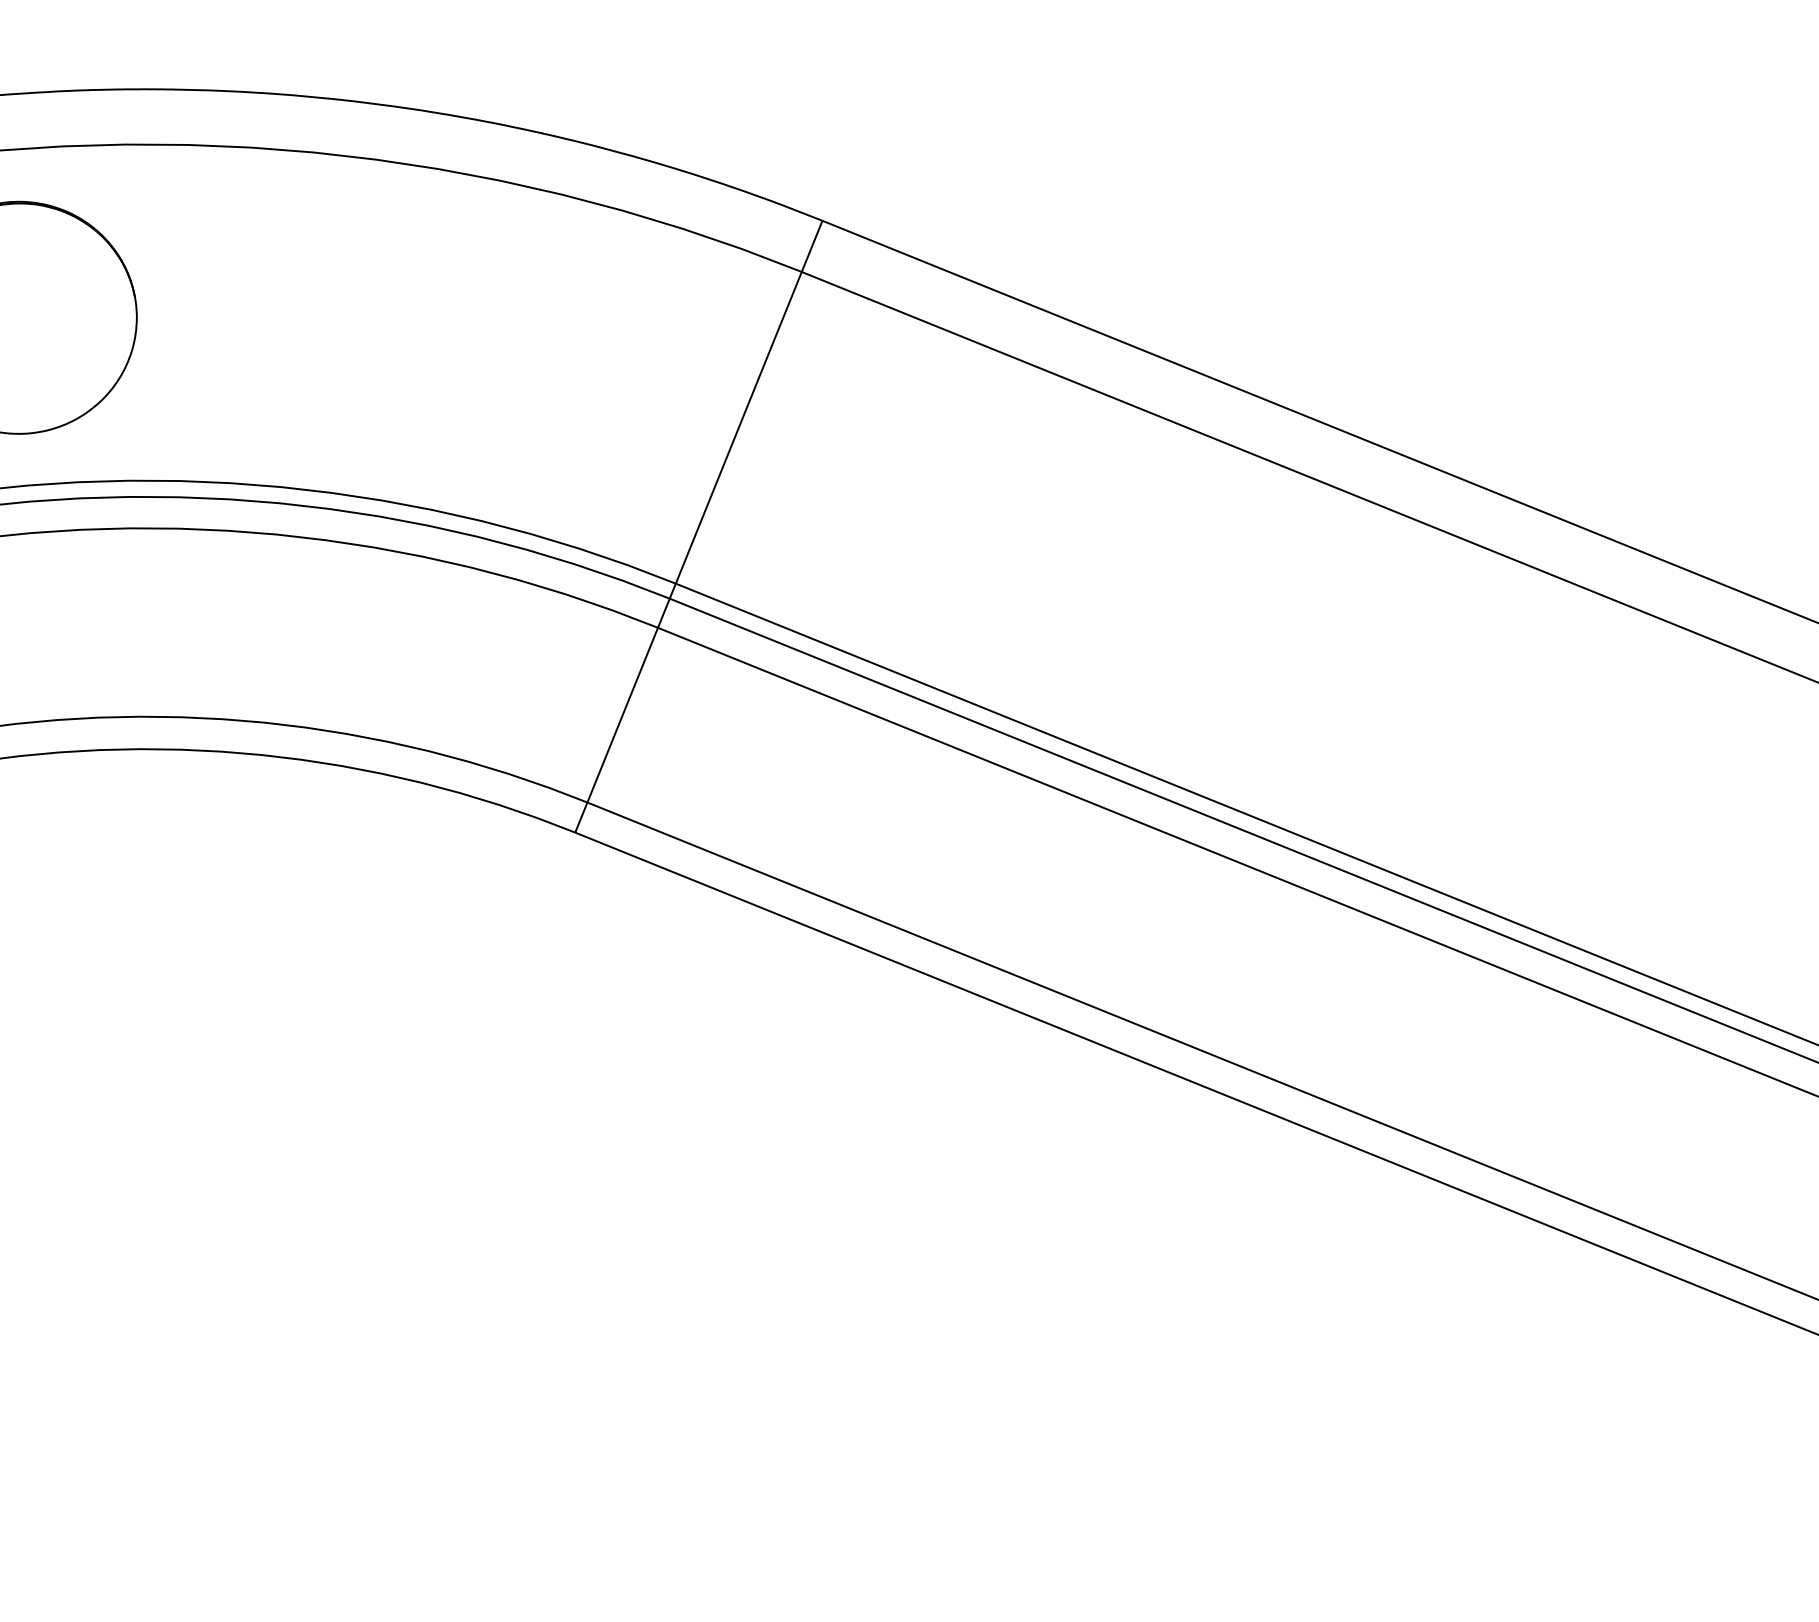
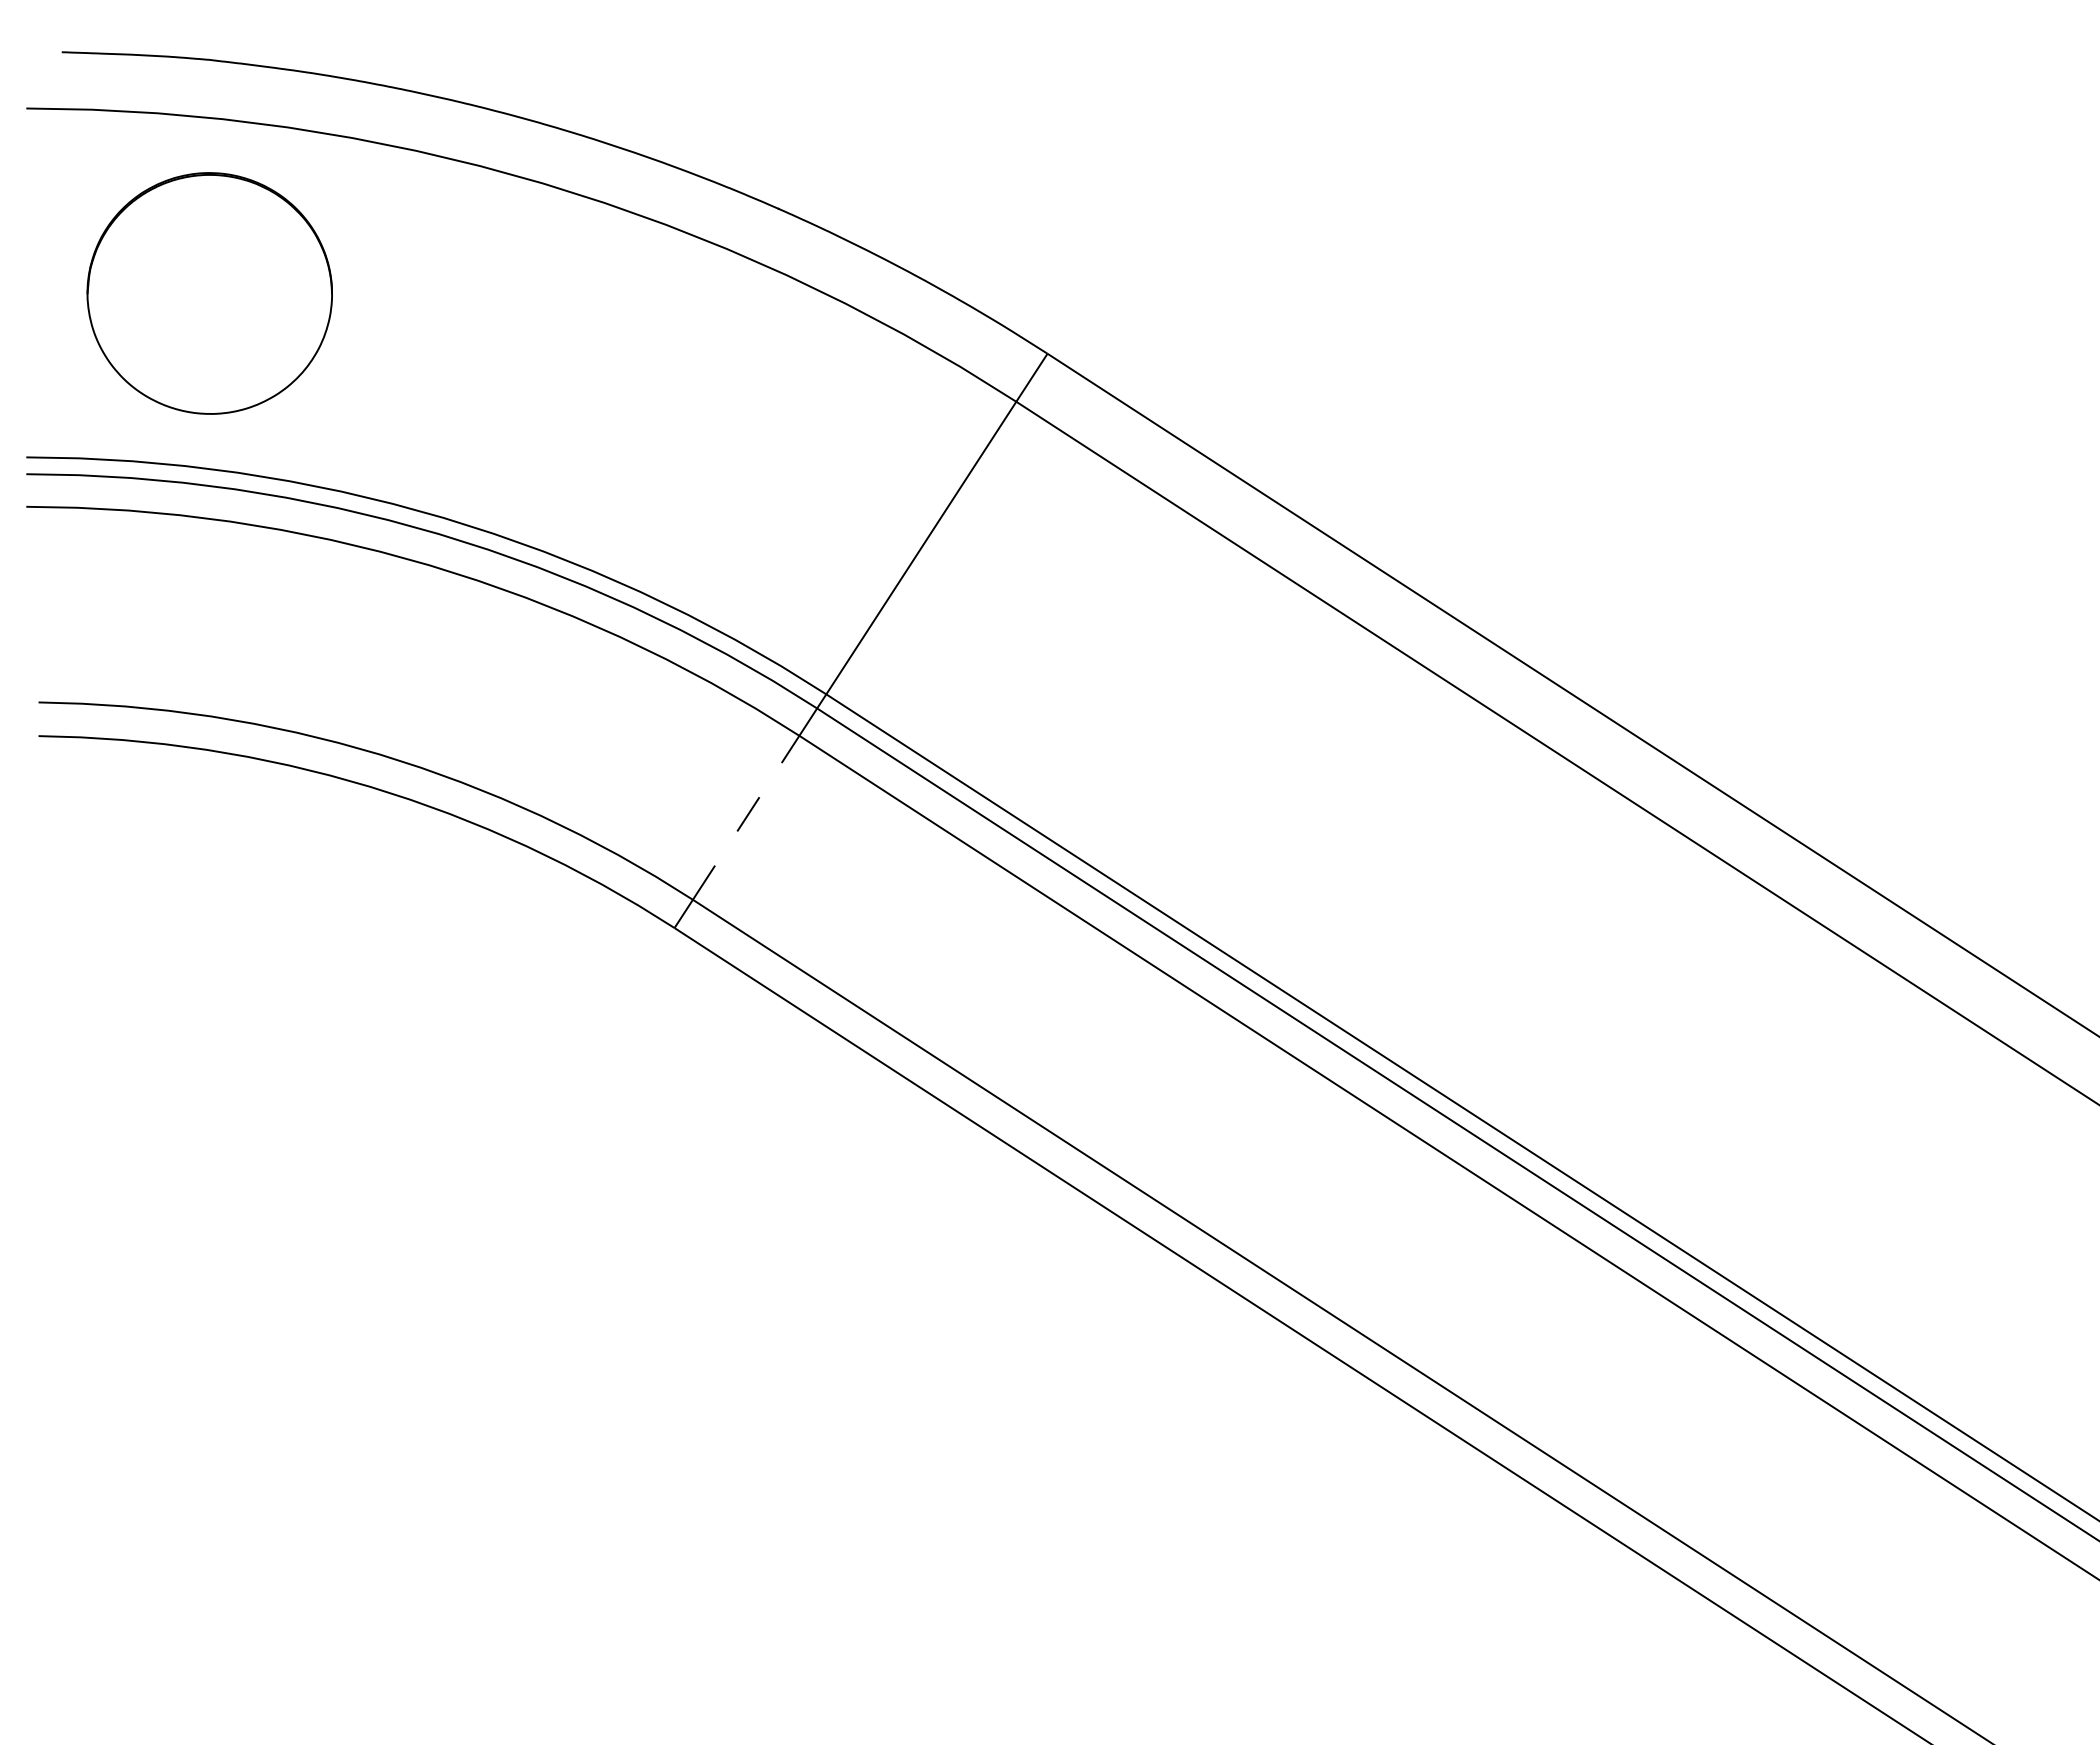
line: (622, 714) -> (746, 817), solid -> dashed

